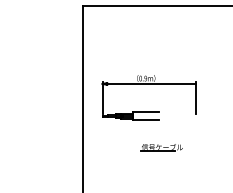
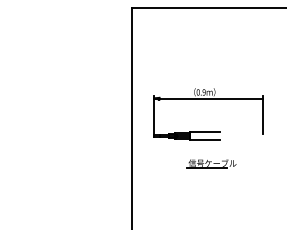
part: (161, 147) -> (211, 163), moved

